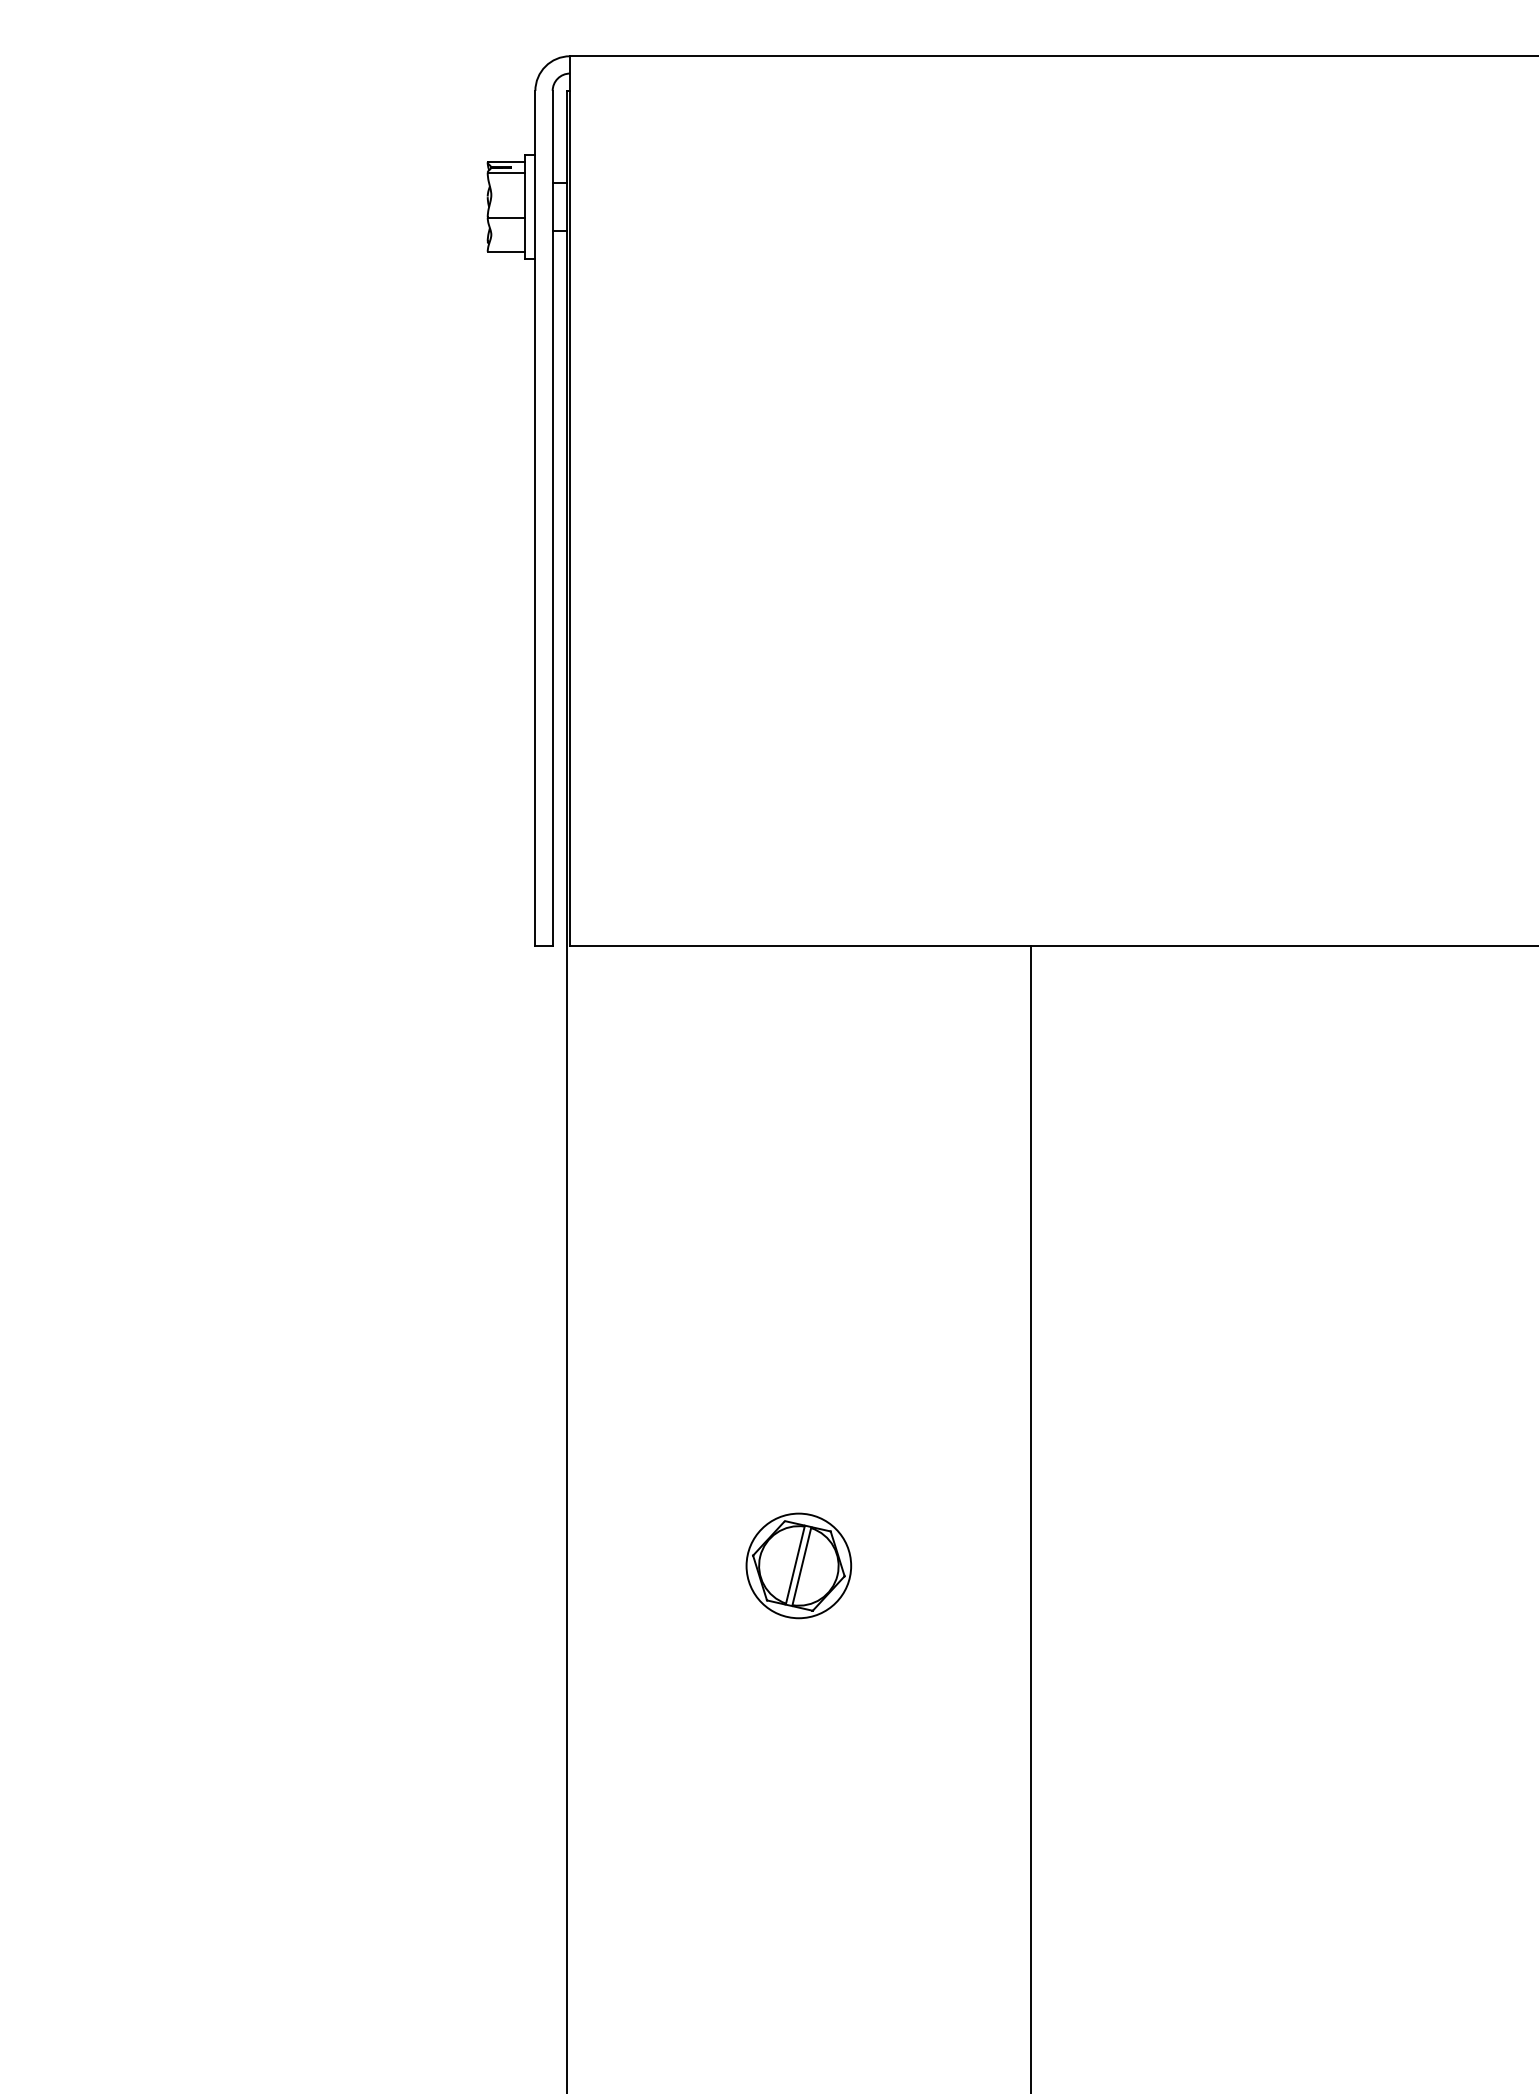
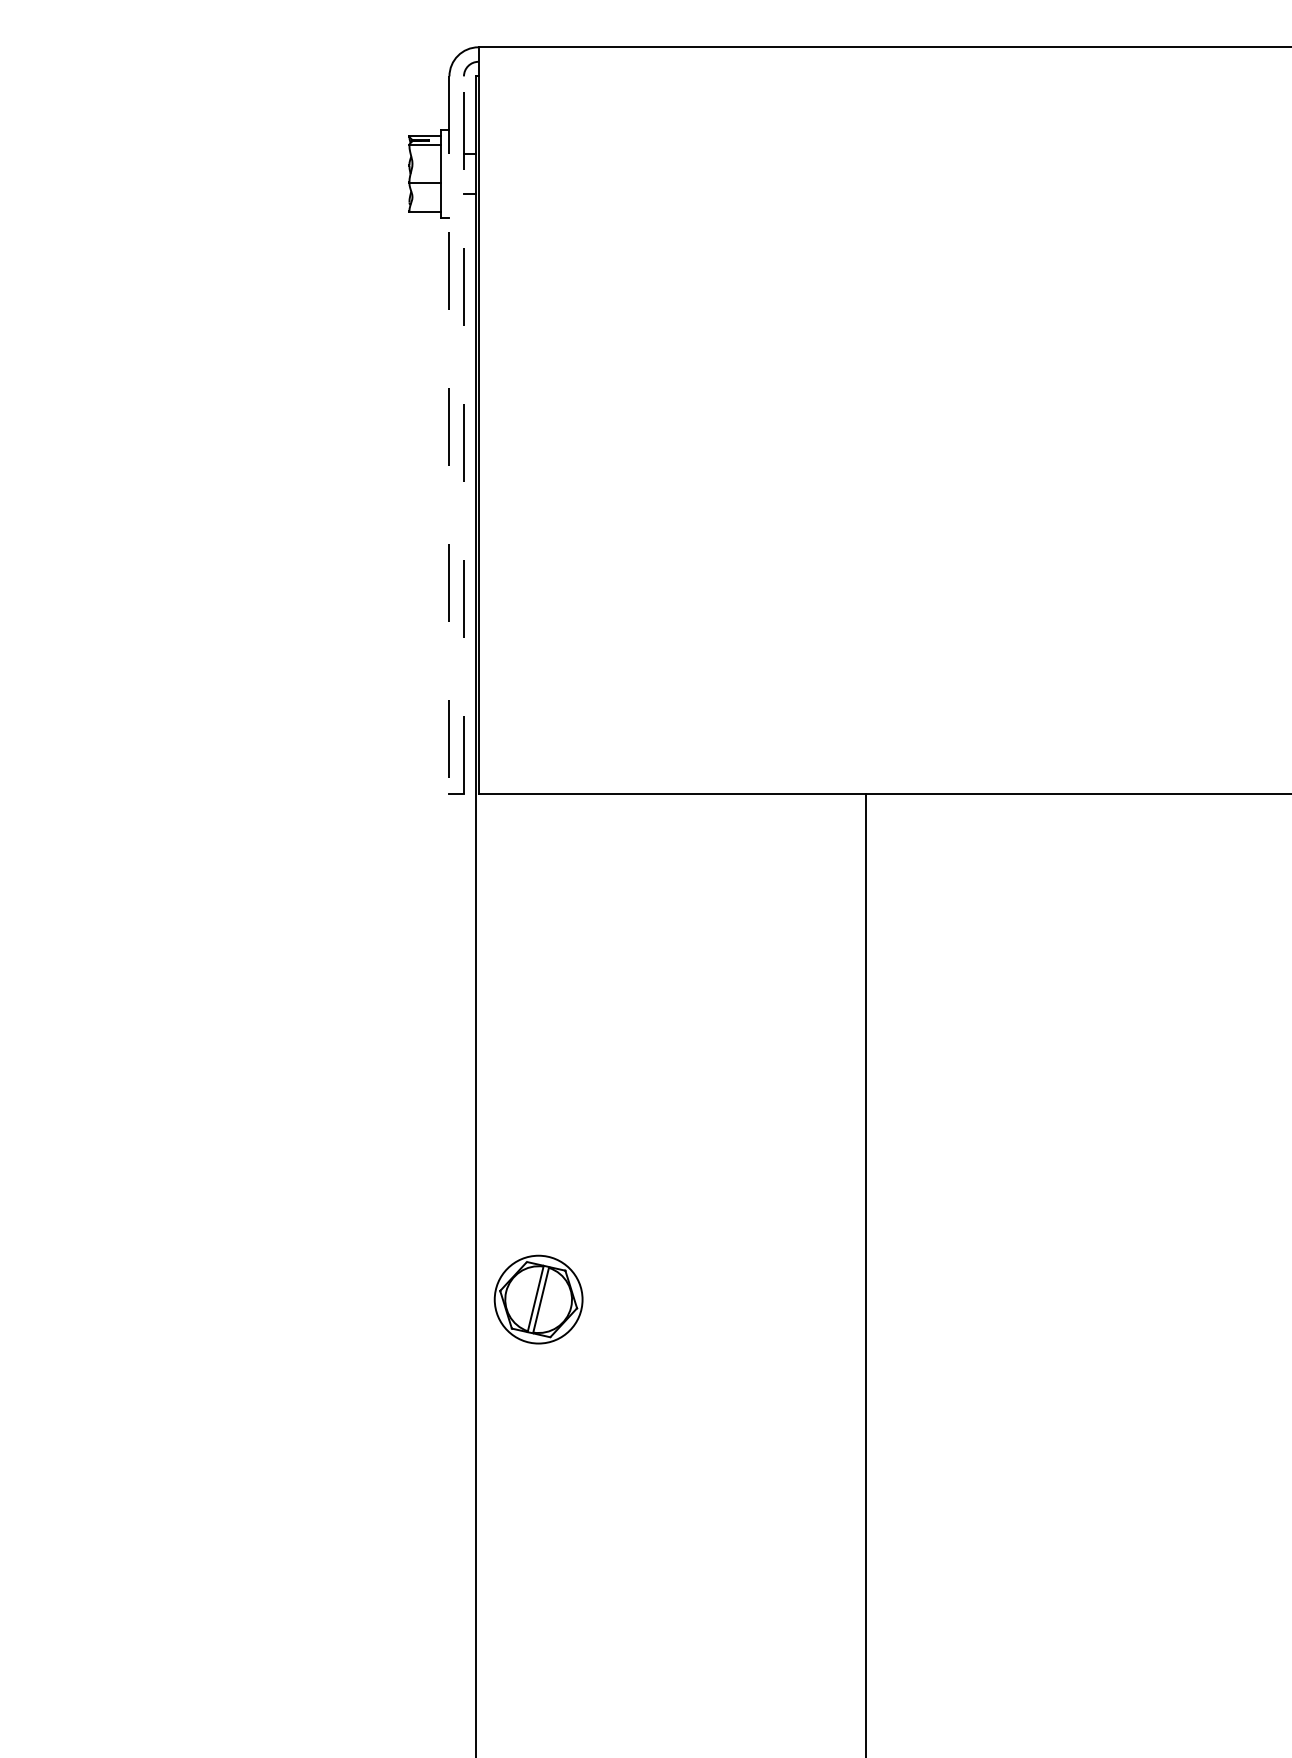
line: (535, 518) -> (449, 435), solid -> dashed
line: (552, 518) -> (463, 435), solid -> dashed
part: (798, 1565) -> (538, 1299), moved

